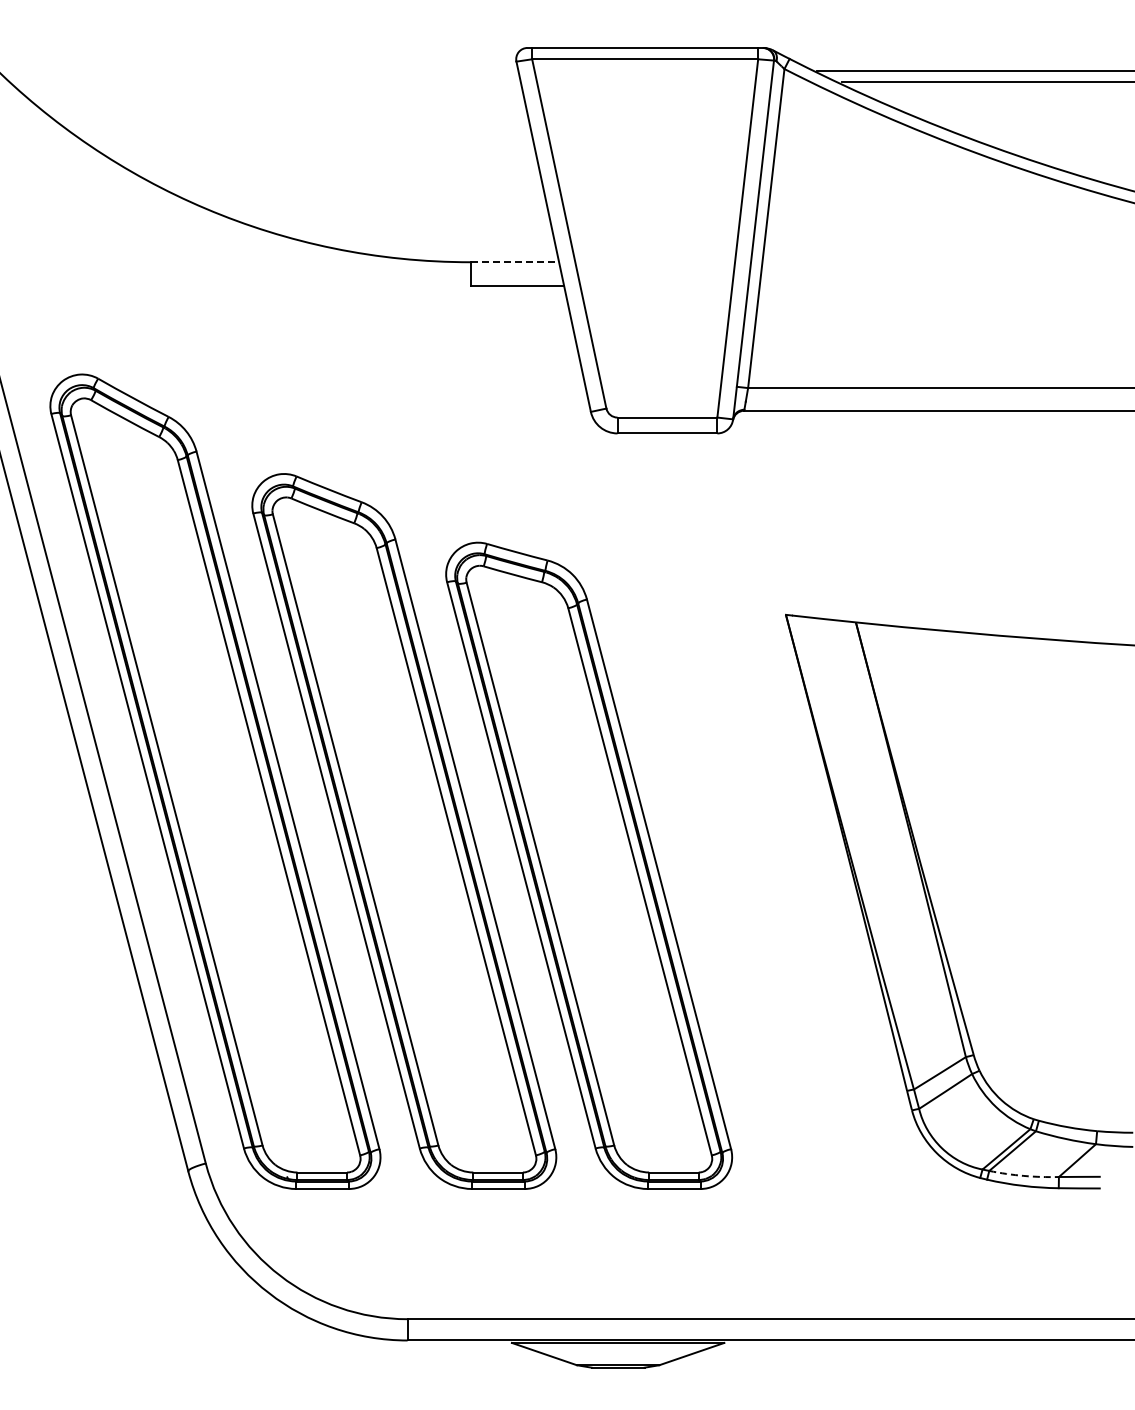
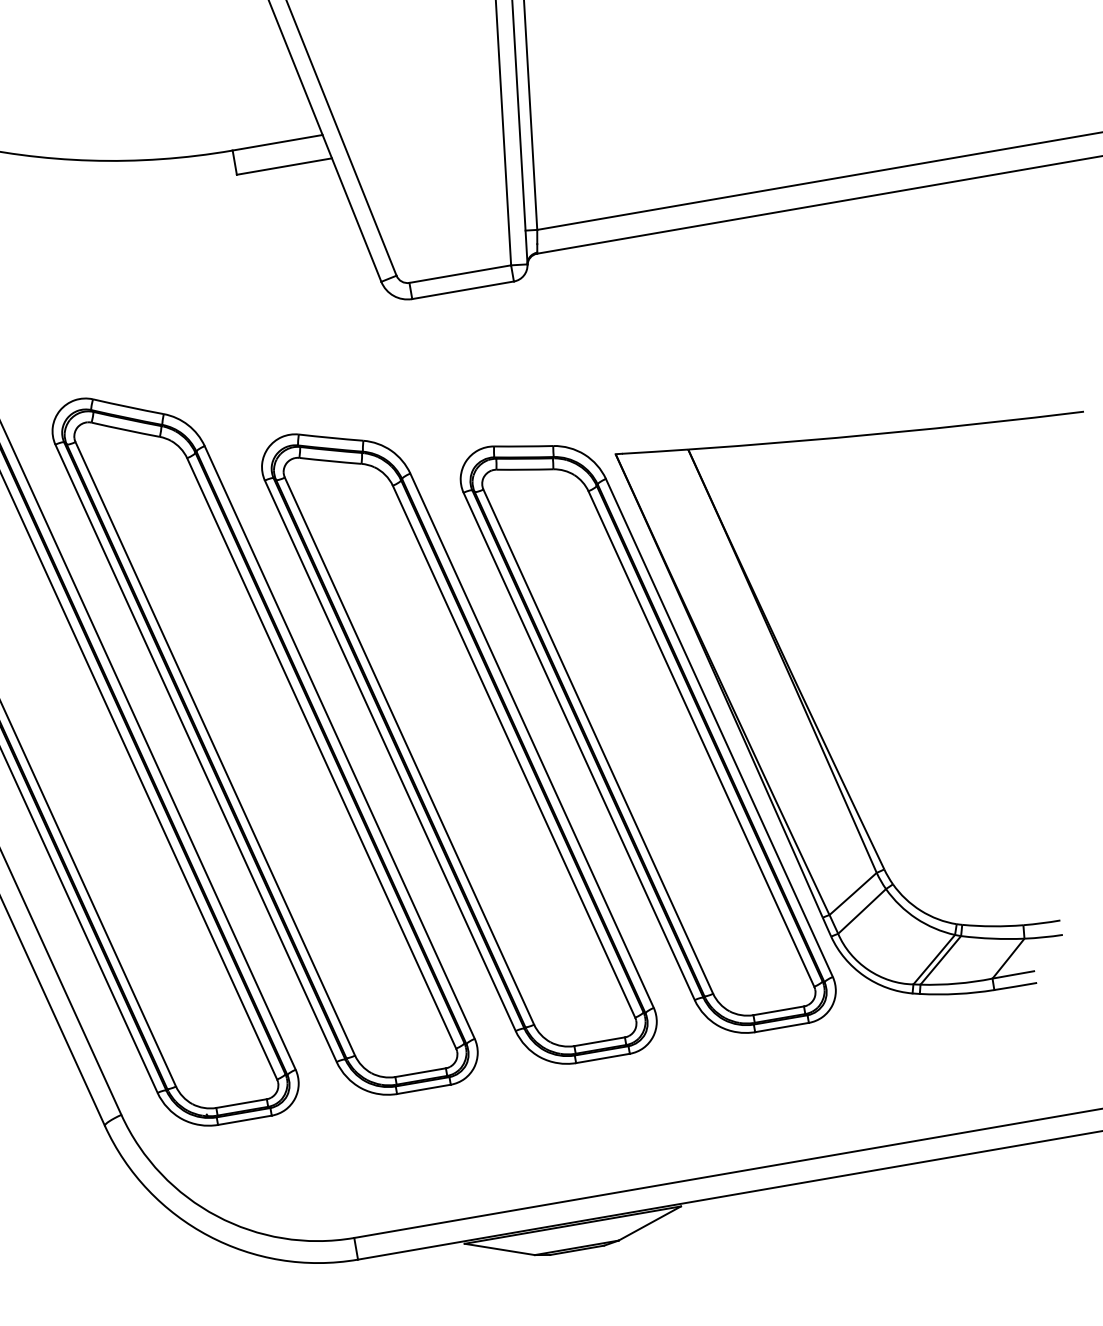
line: (515, 262) -> (278, 142), dashed -> solid
part: (770, 887) -> (647, 734), added
arc: (1023, 1175) -> (956, 983), dashed -> solid

